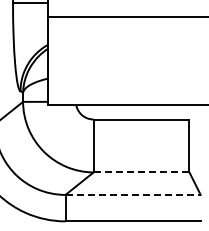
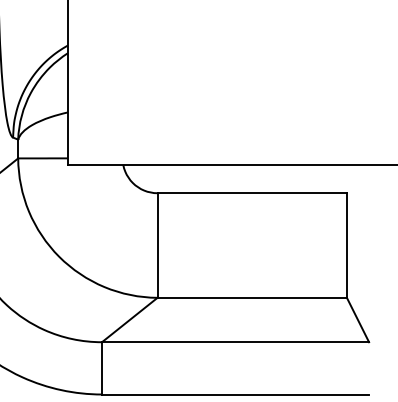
line: (141, 172) -> (252, 297), dashed -> solid
line: (133, 194) -> (236, 341), dashed -> solid

